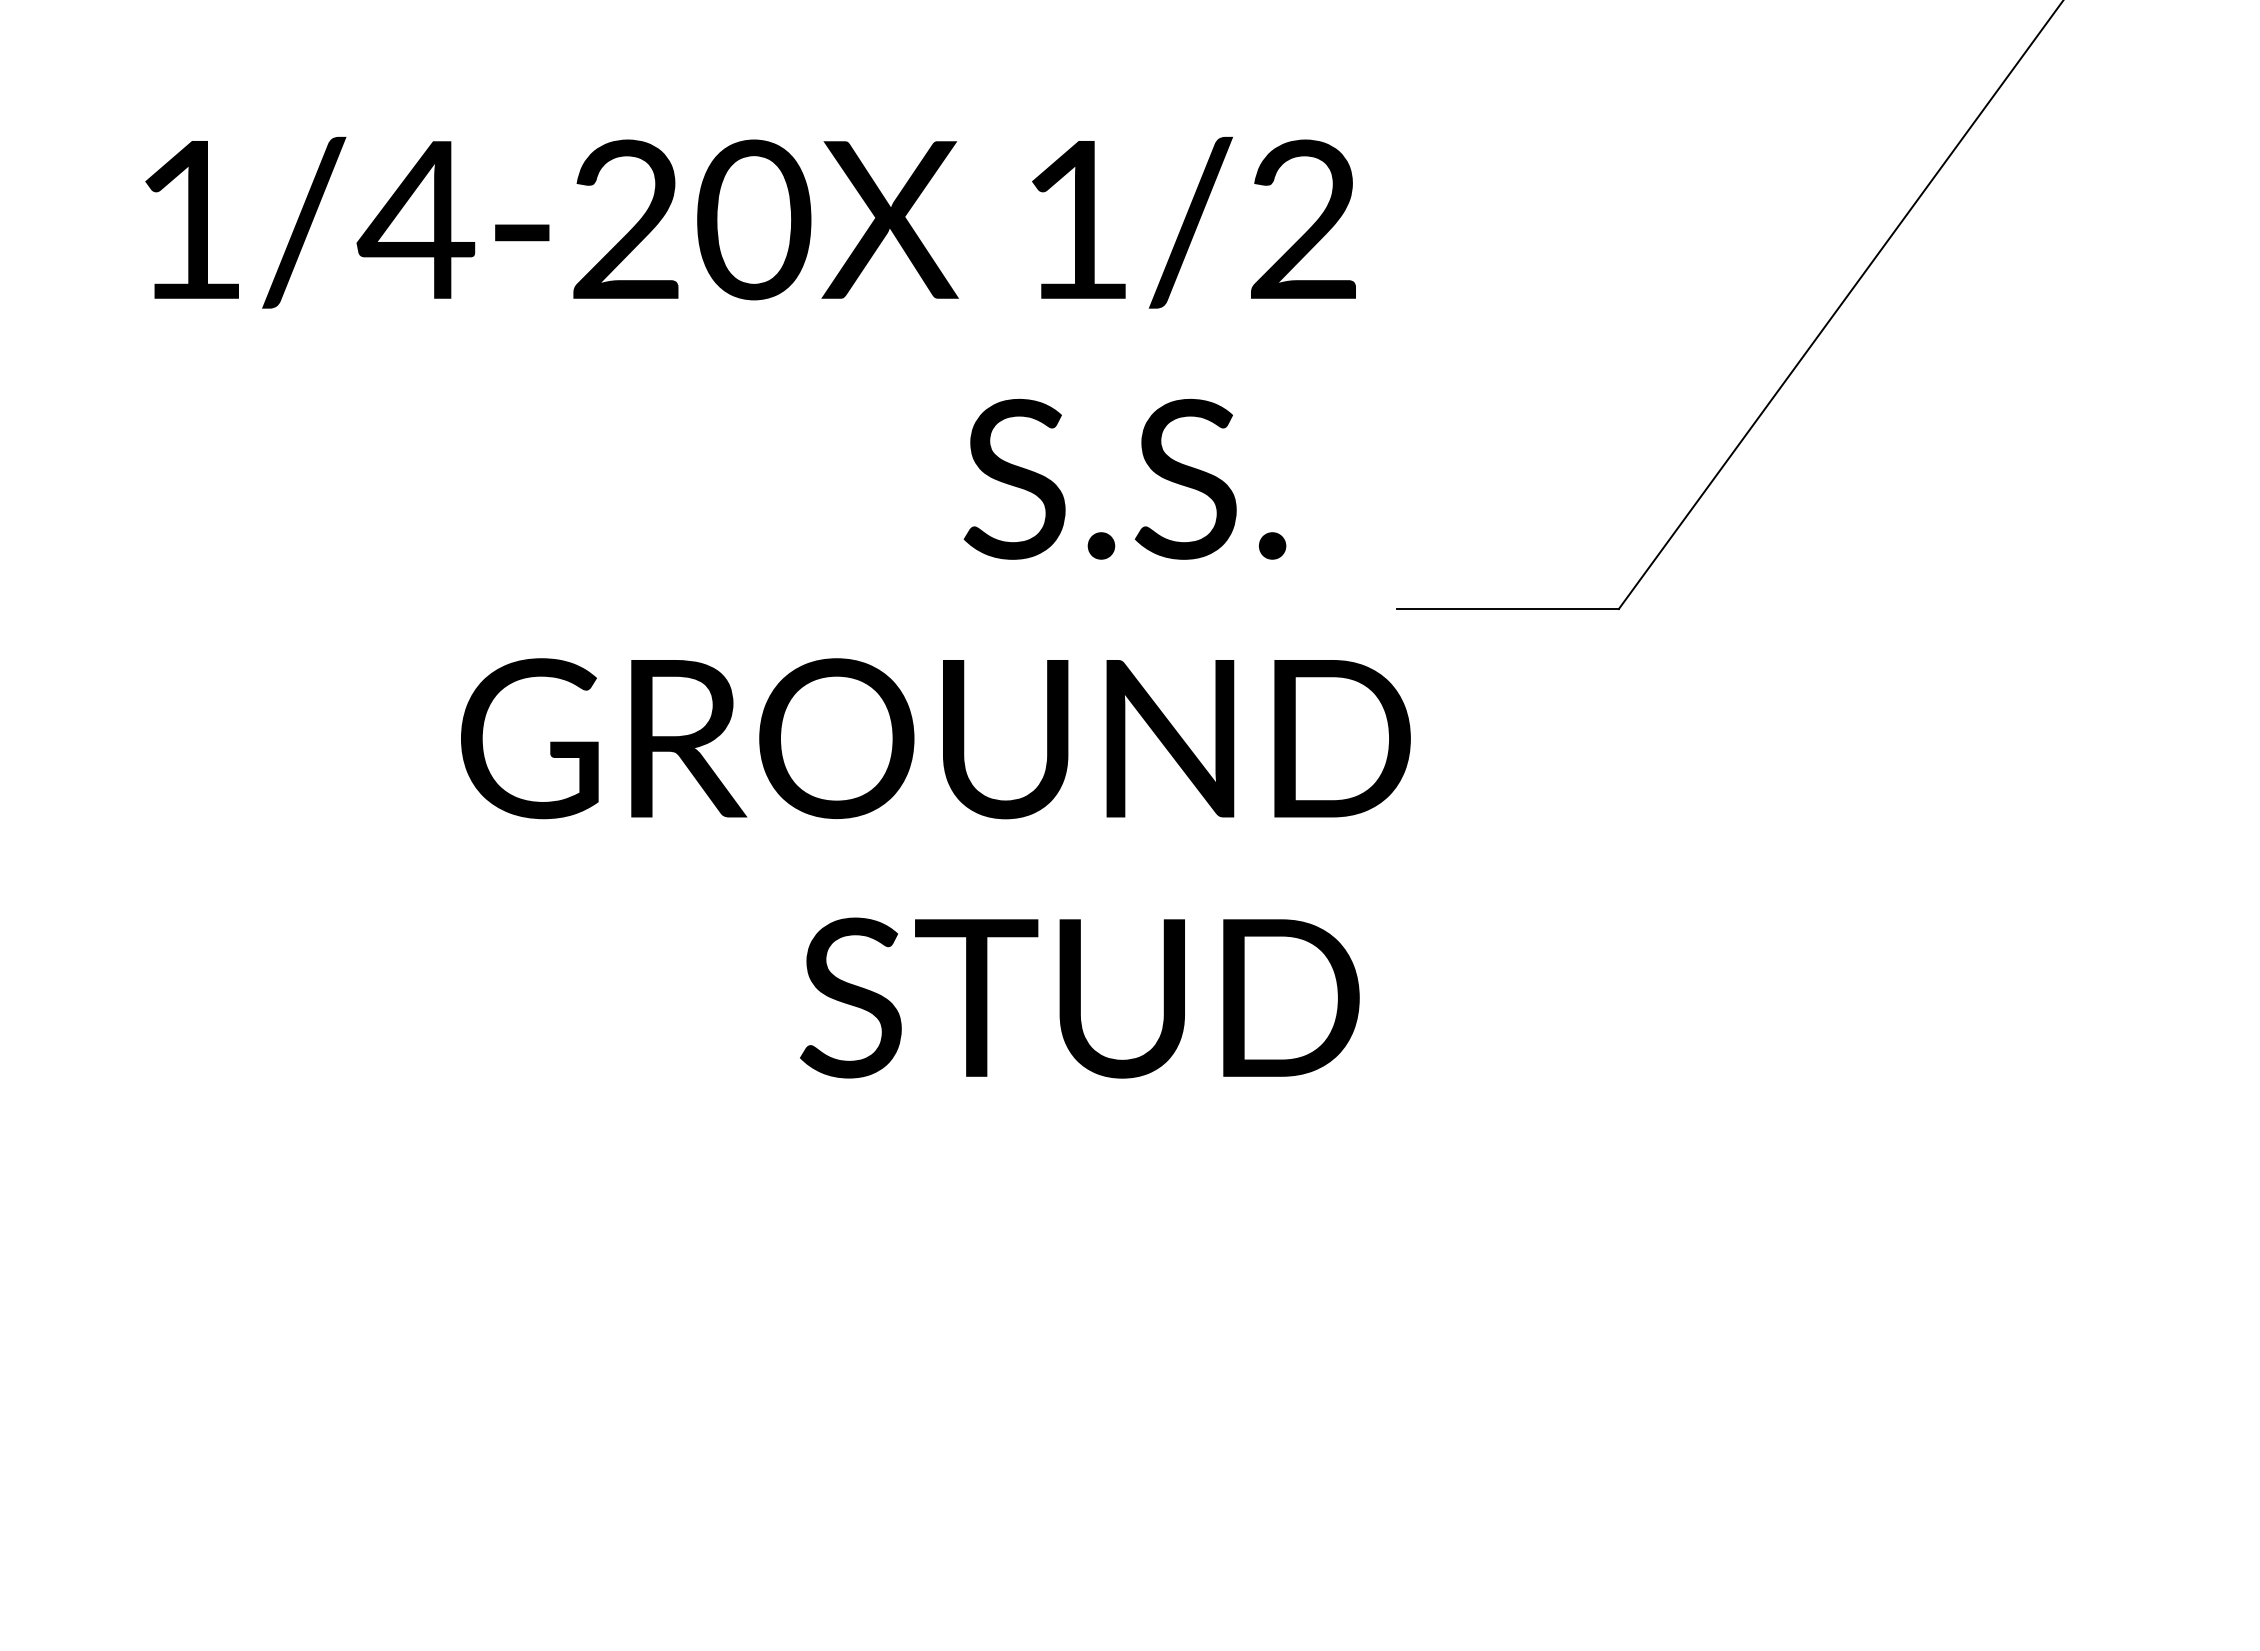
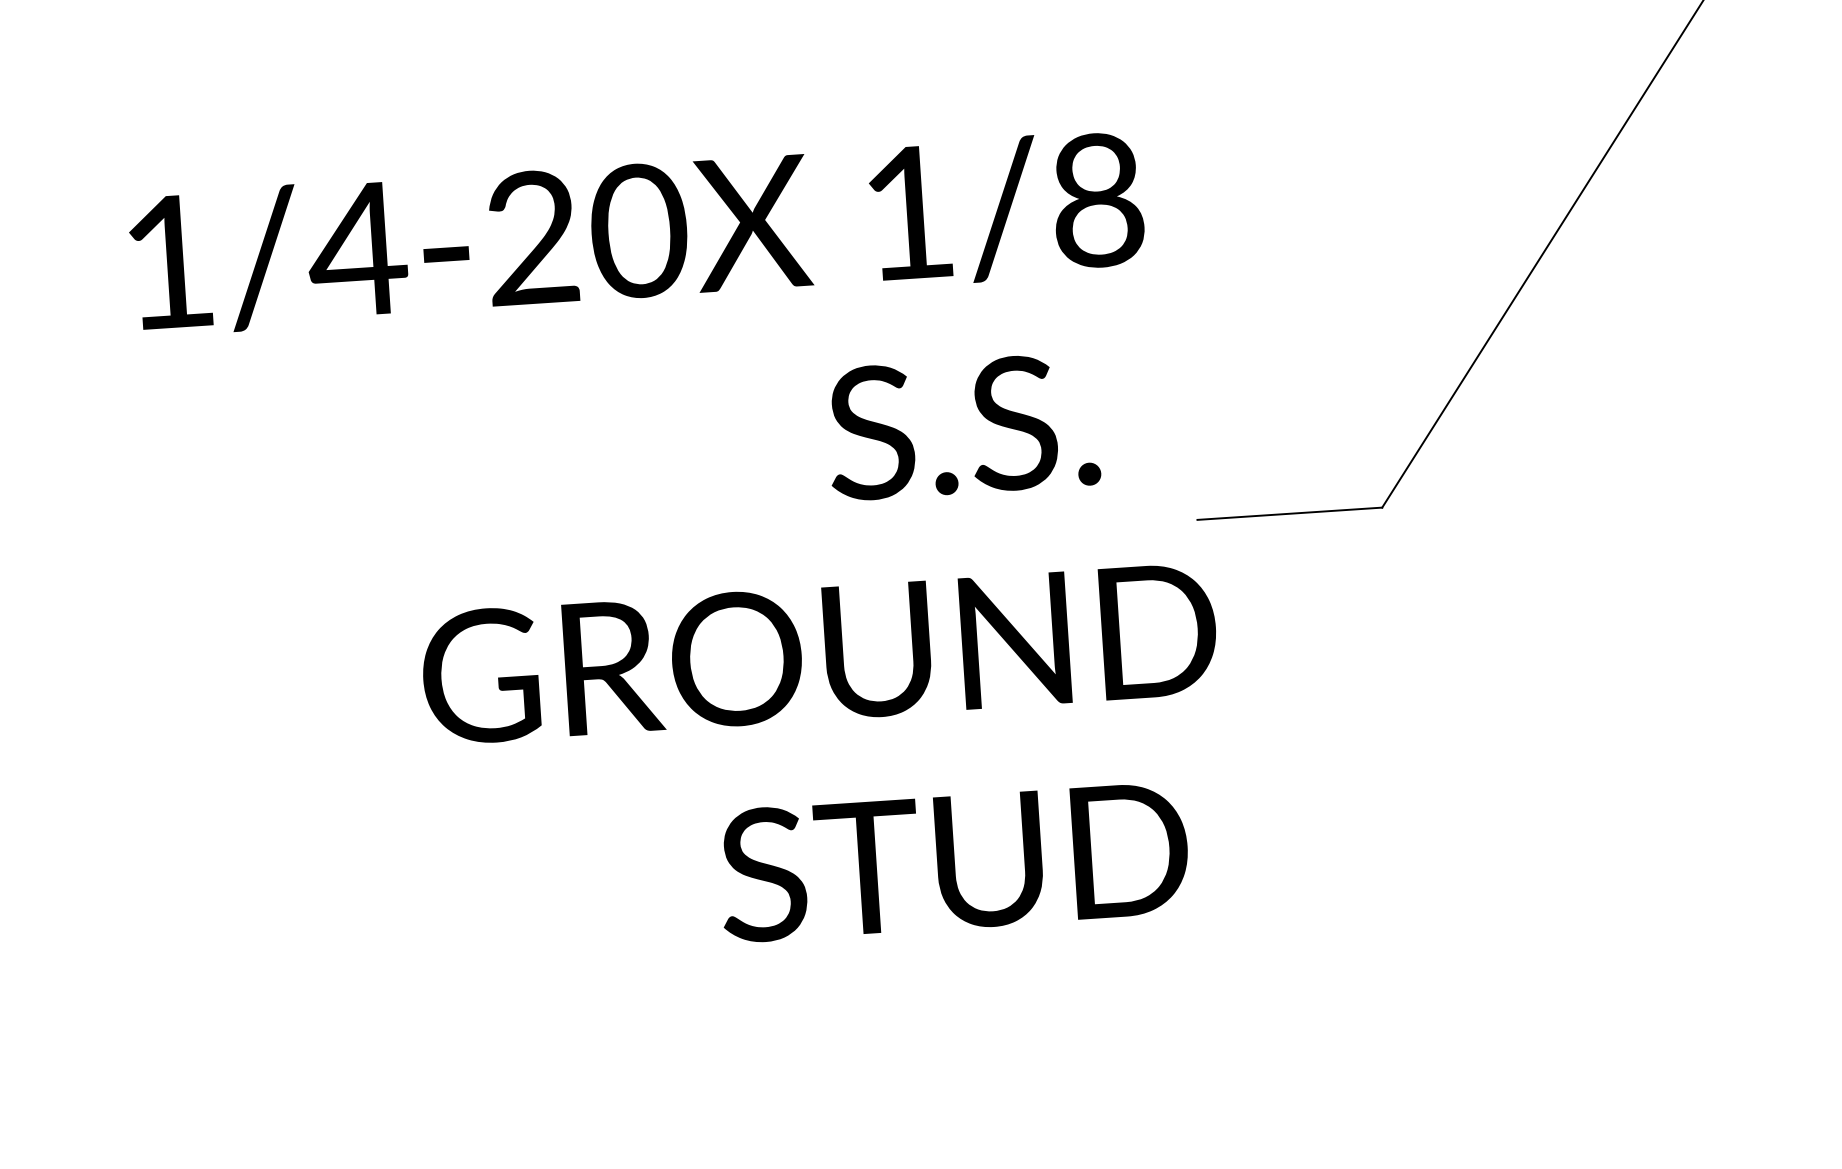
text: (1304, 219) -> (1098, 200), 1/2 -> 1/8

